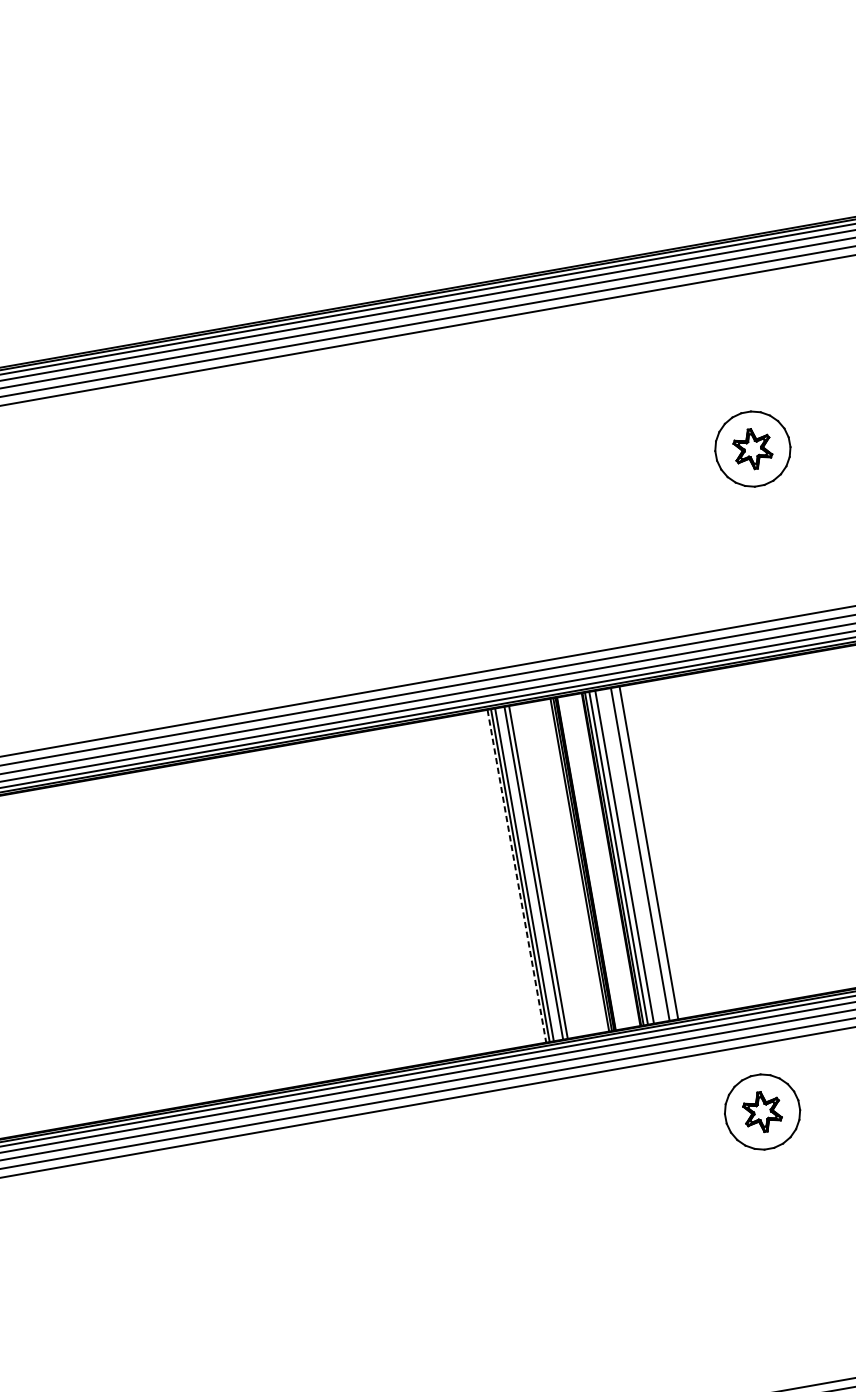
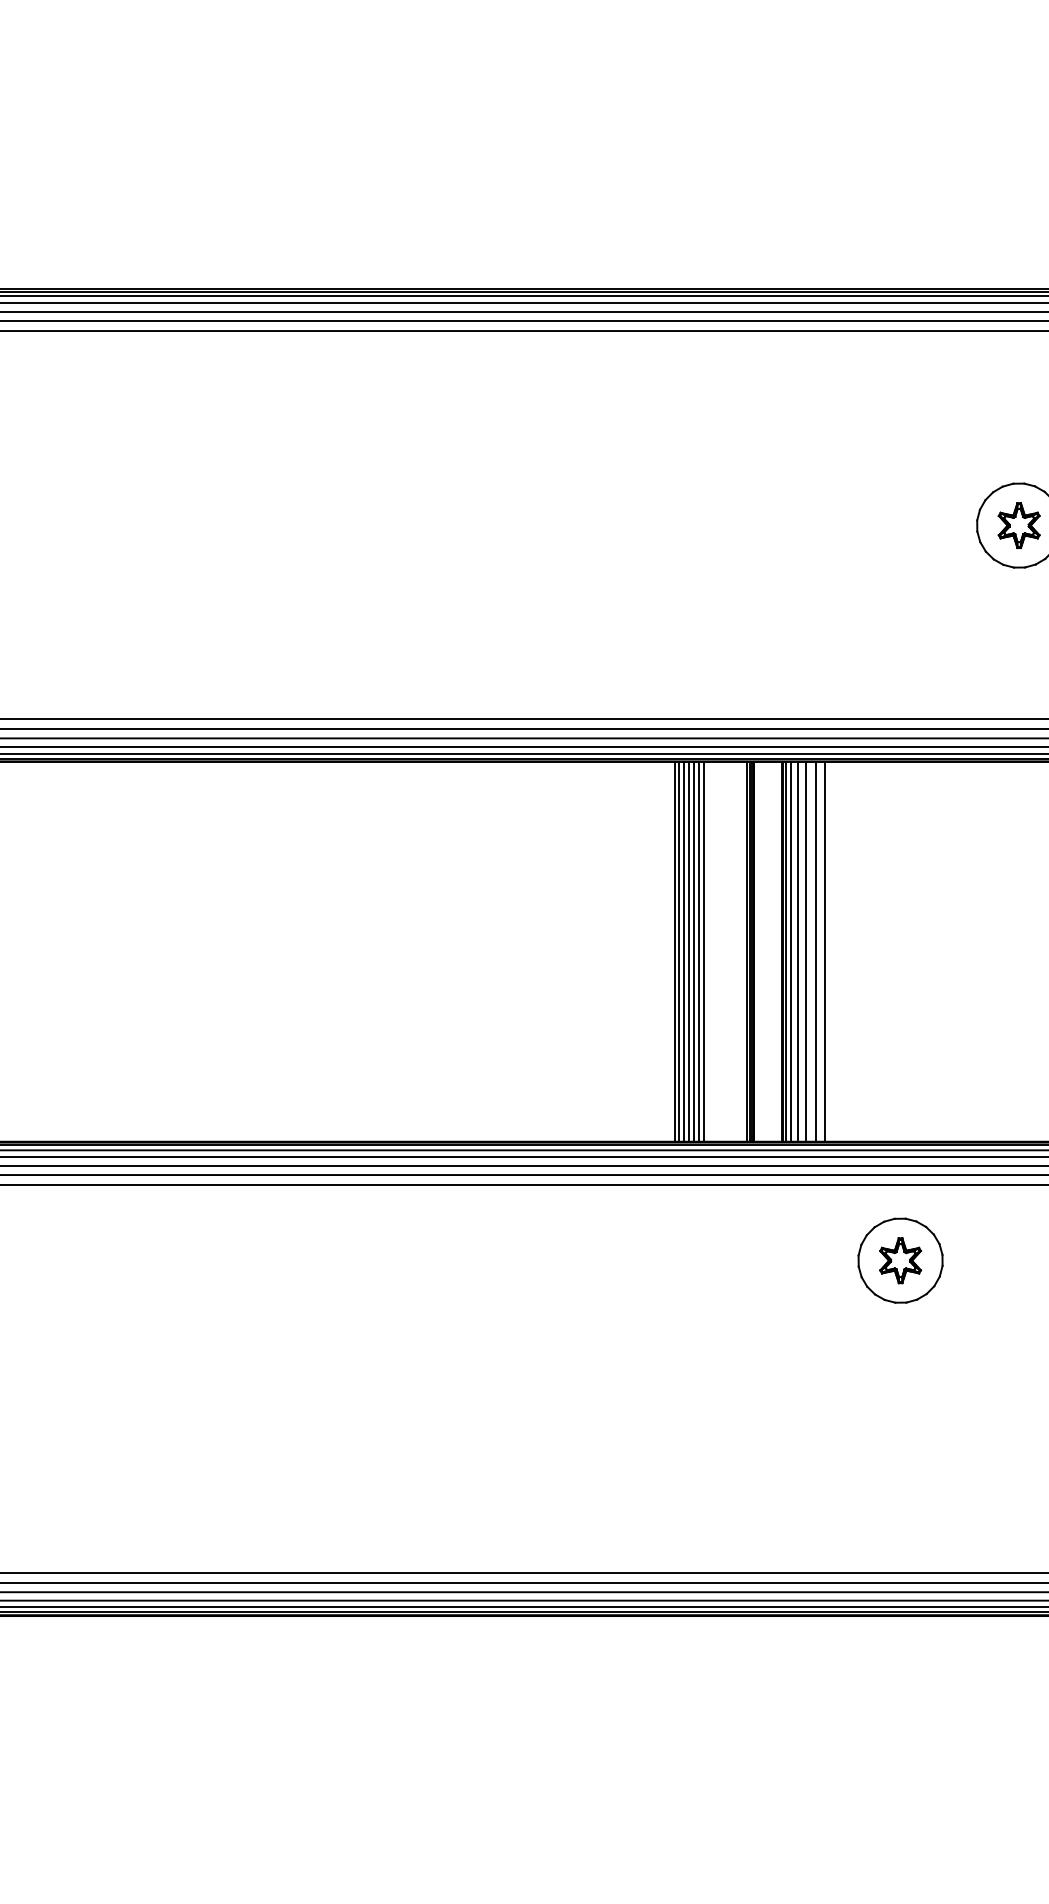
line: (632, 855) -> (806, 951), added
line: (542, 871) -> (704, 951), added
line: (528, 873) -> (688, 951), added
line: (516, 875) -> (674, 951), dashed -> solid

